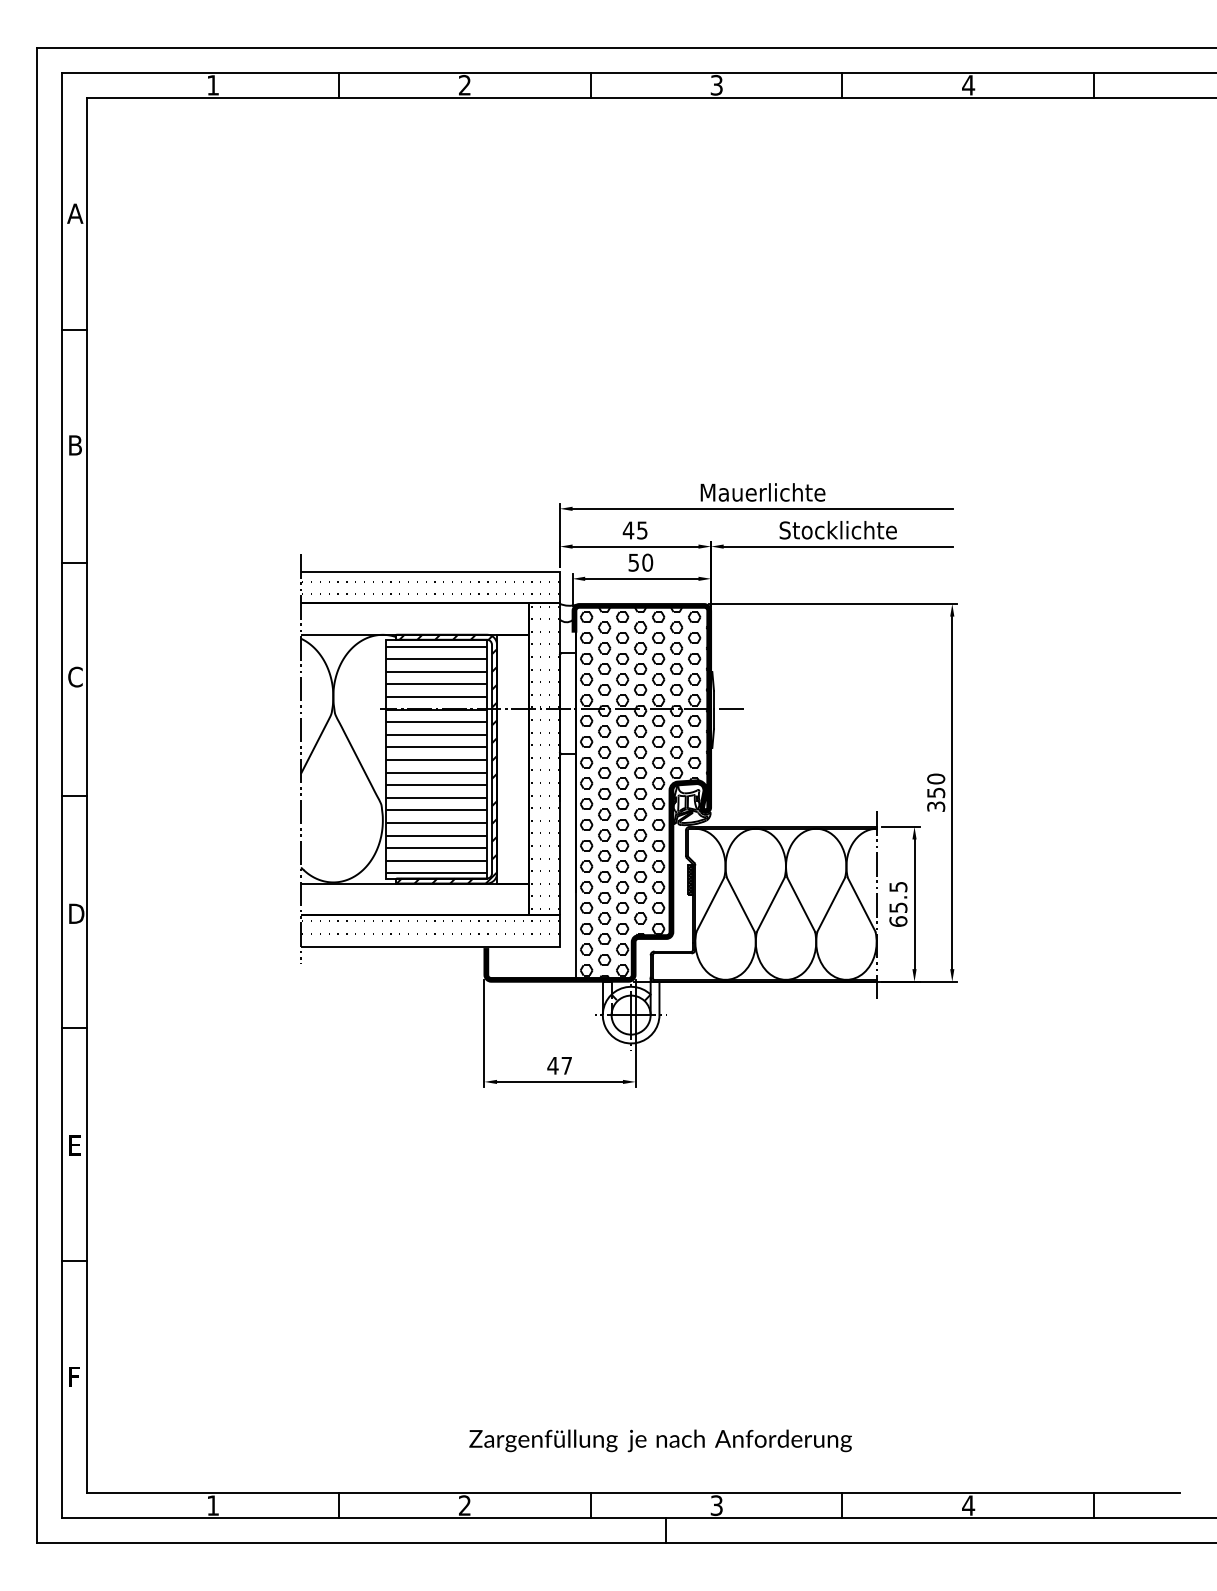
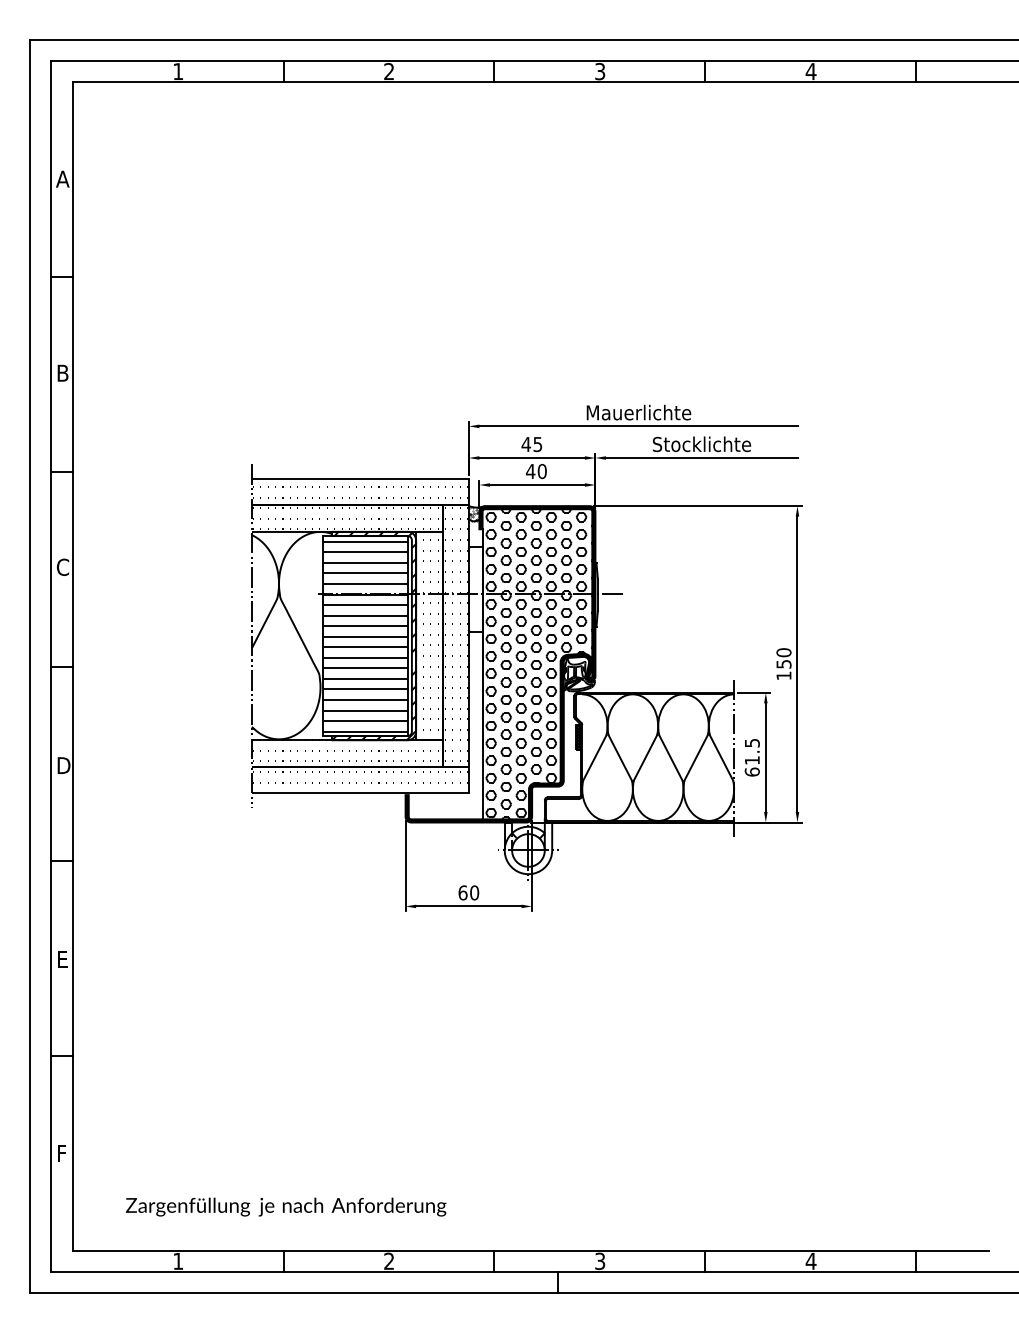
text: (633, 562) -> (530, 471), 50 -> 40
hatch: (567, 612) -> (475, 513), added
hatch: (412, 618) -> (345, 518), added
hatch: (510, 757) -> (427, 634), added
text: (935, 806) -> (783, 675), 350 -> 150
hatch: (412, 895) -> (345, 750), added
text: (898, 907) -> (752, 760), 65.5 -> 61.5
text: (559, 1065) -> (468, 892), 47 -> 60
text: (661, 1440) -> (286, 1206), moved

